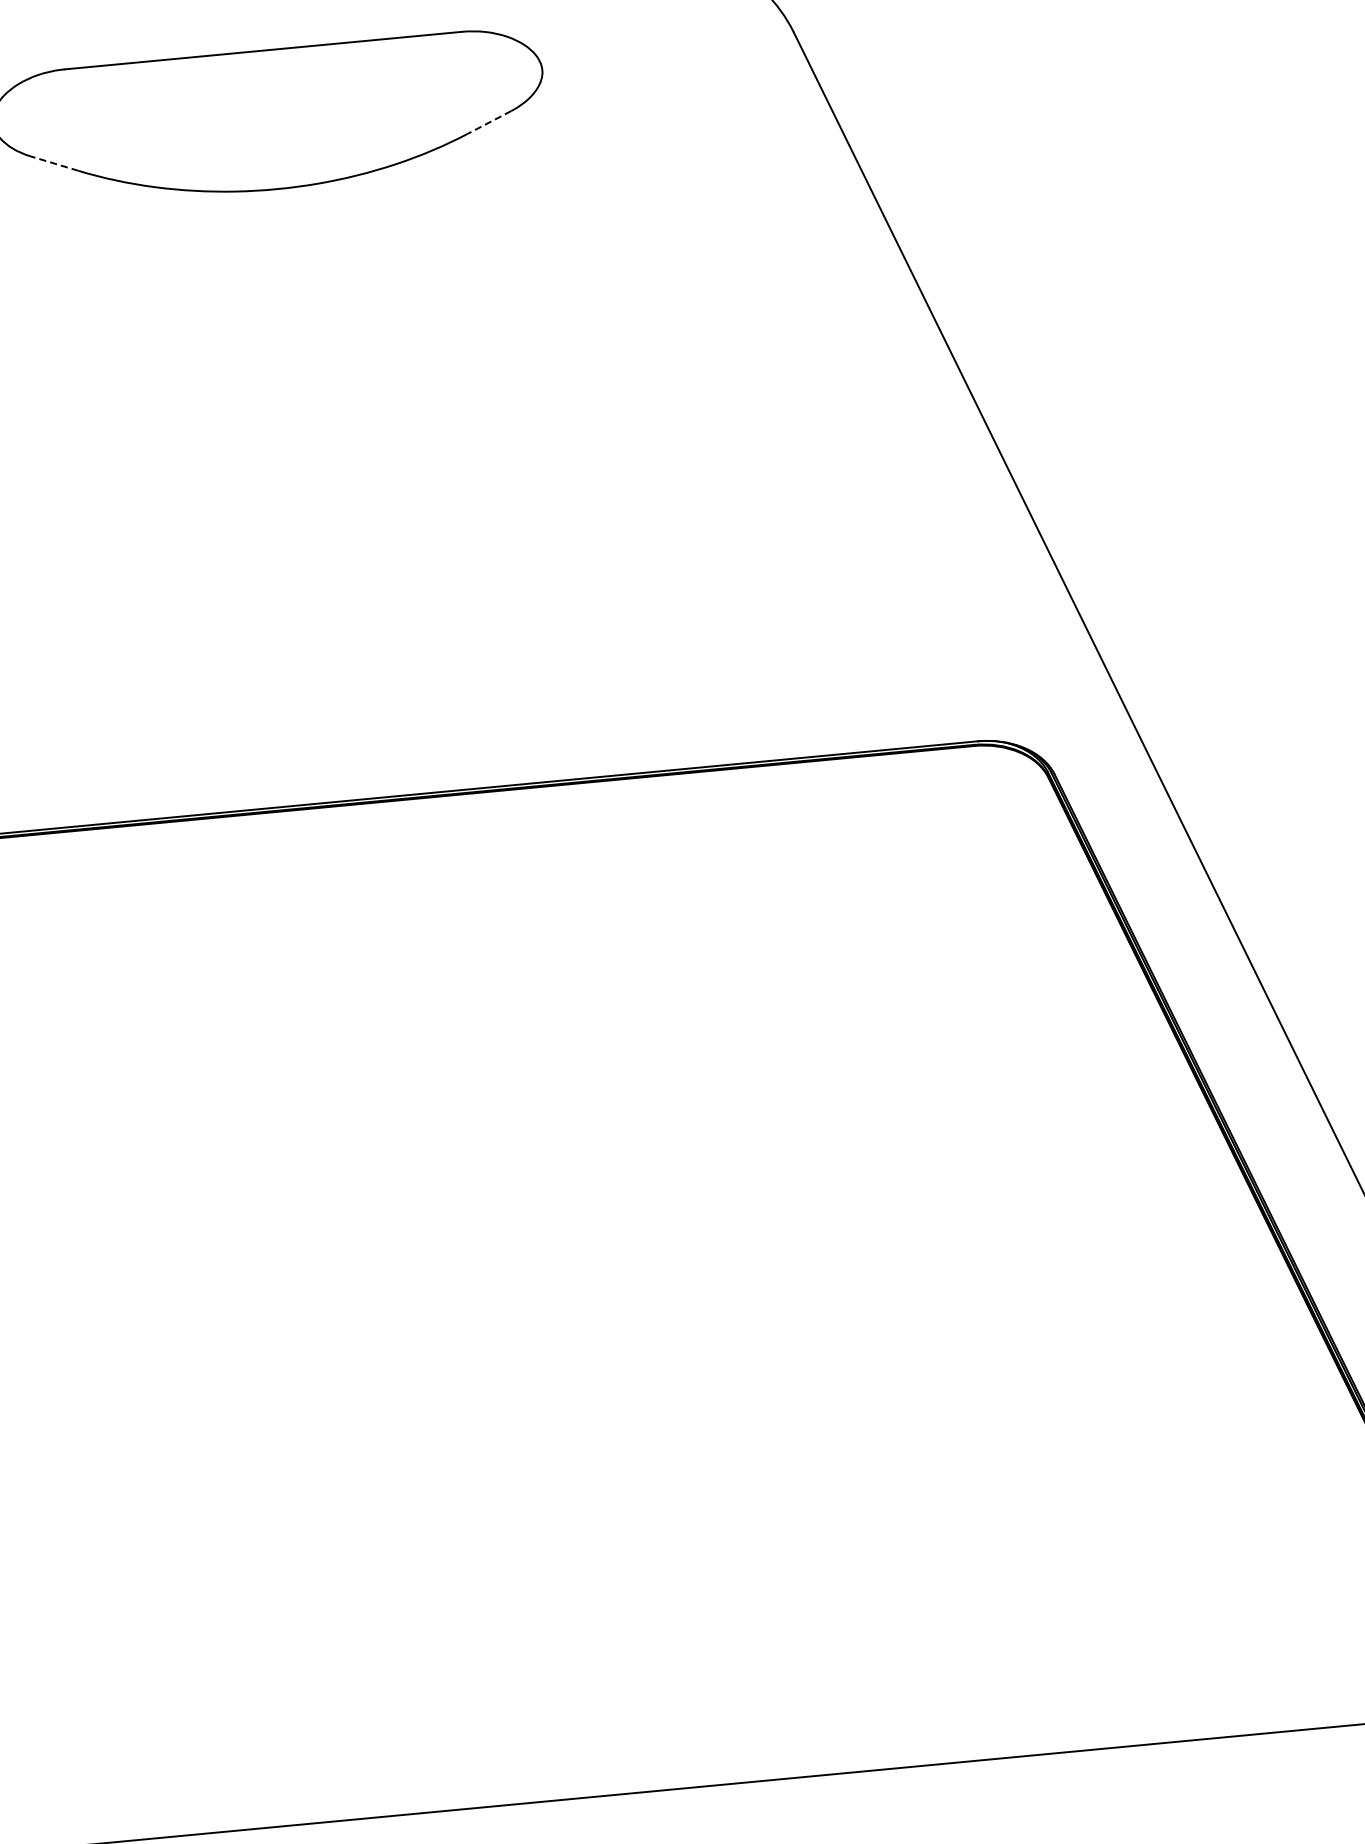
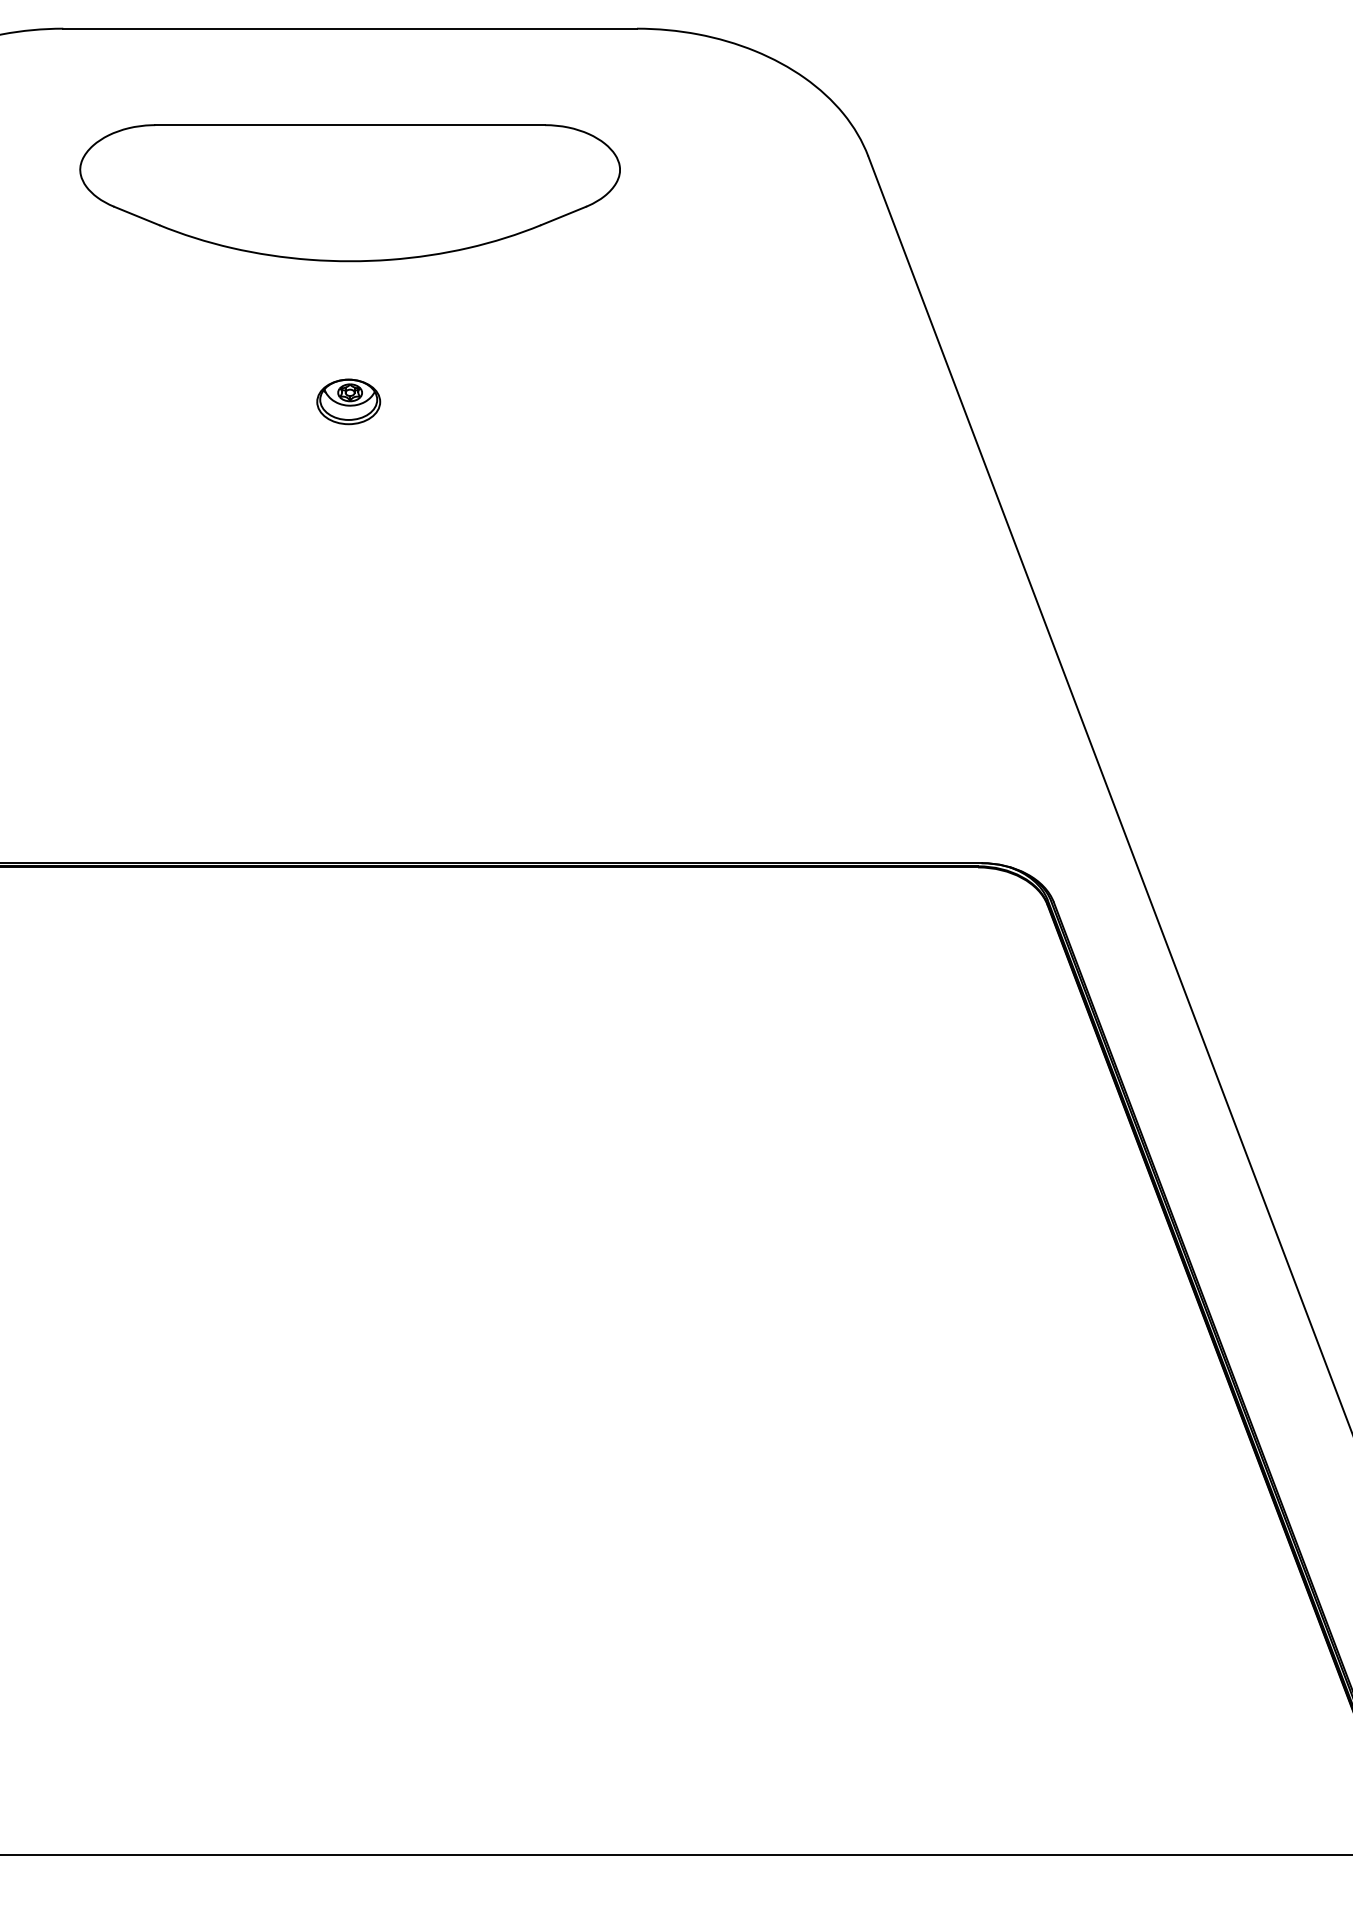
line: (489, 123) -> (563, 216), dashed -> solid
line: (54, 163) -> (136, 215), dashed -> solid
part: (288, 332) -> (348, 401), added

